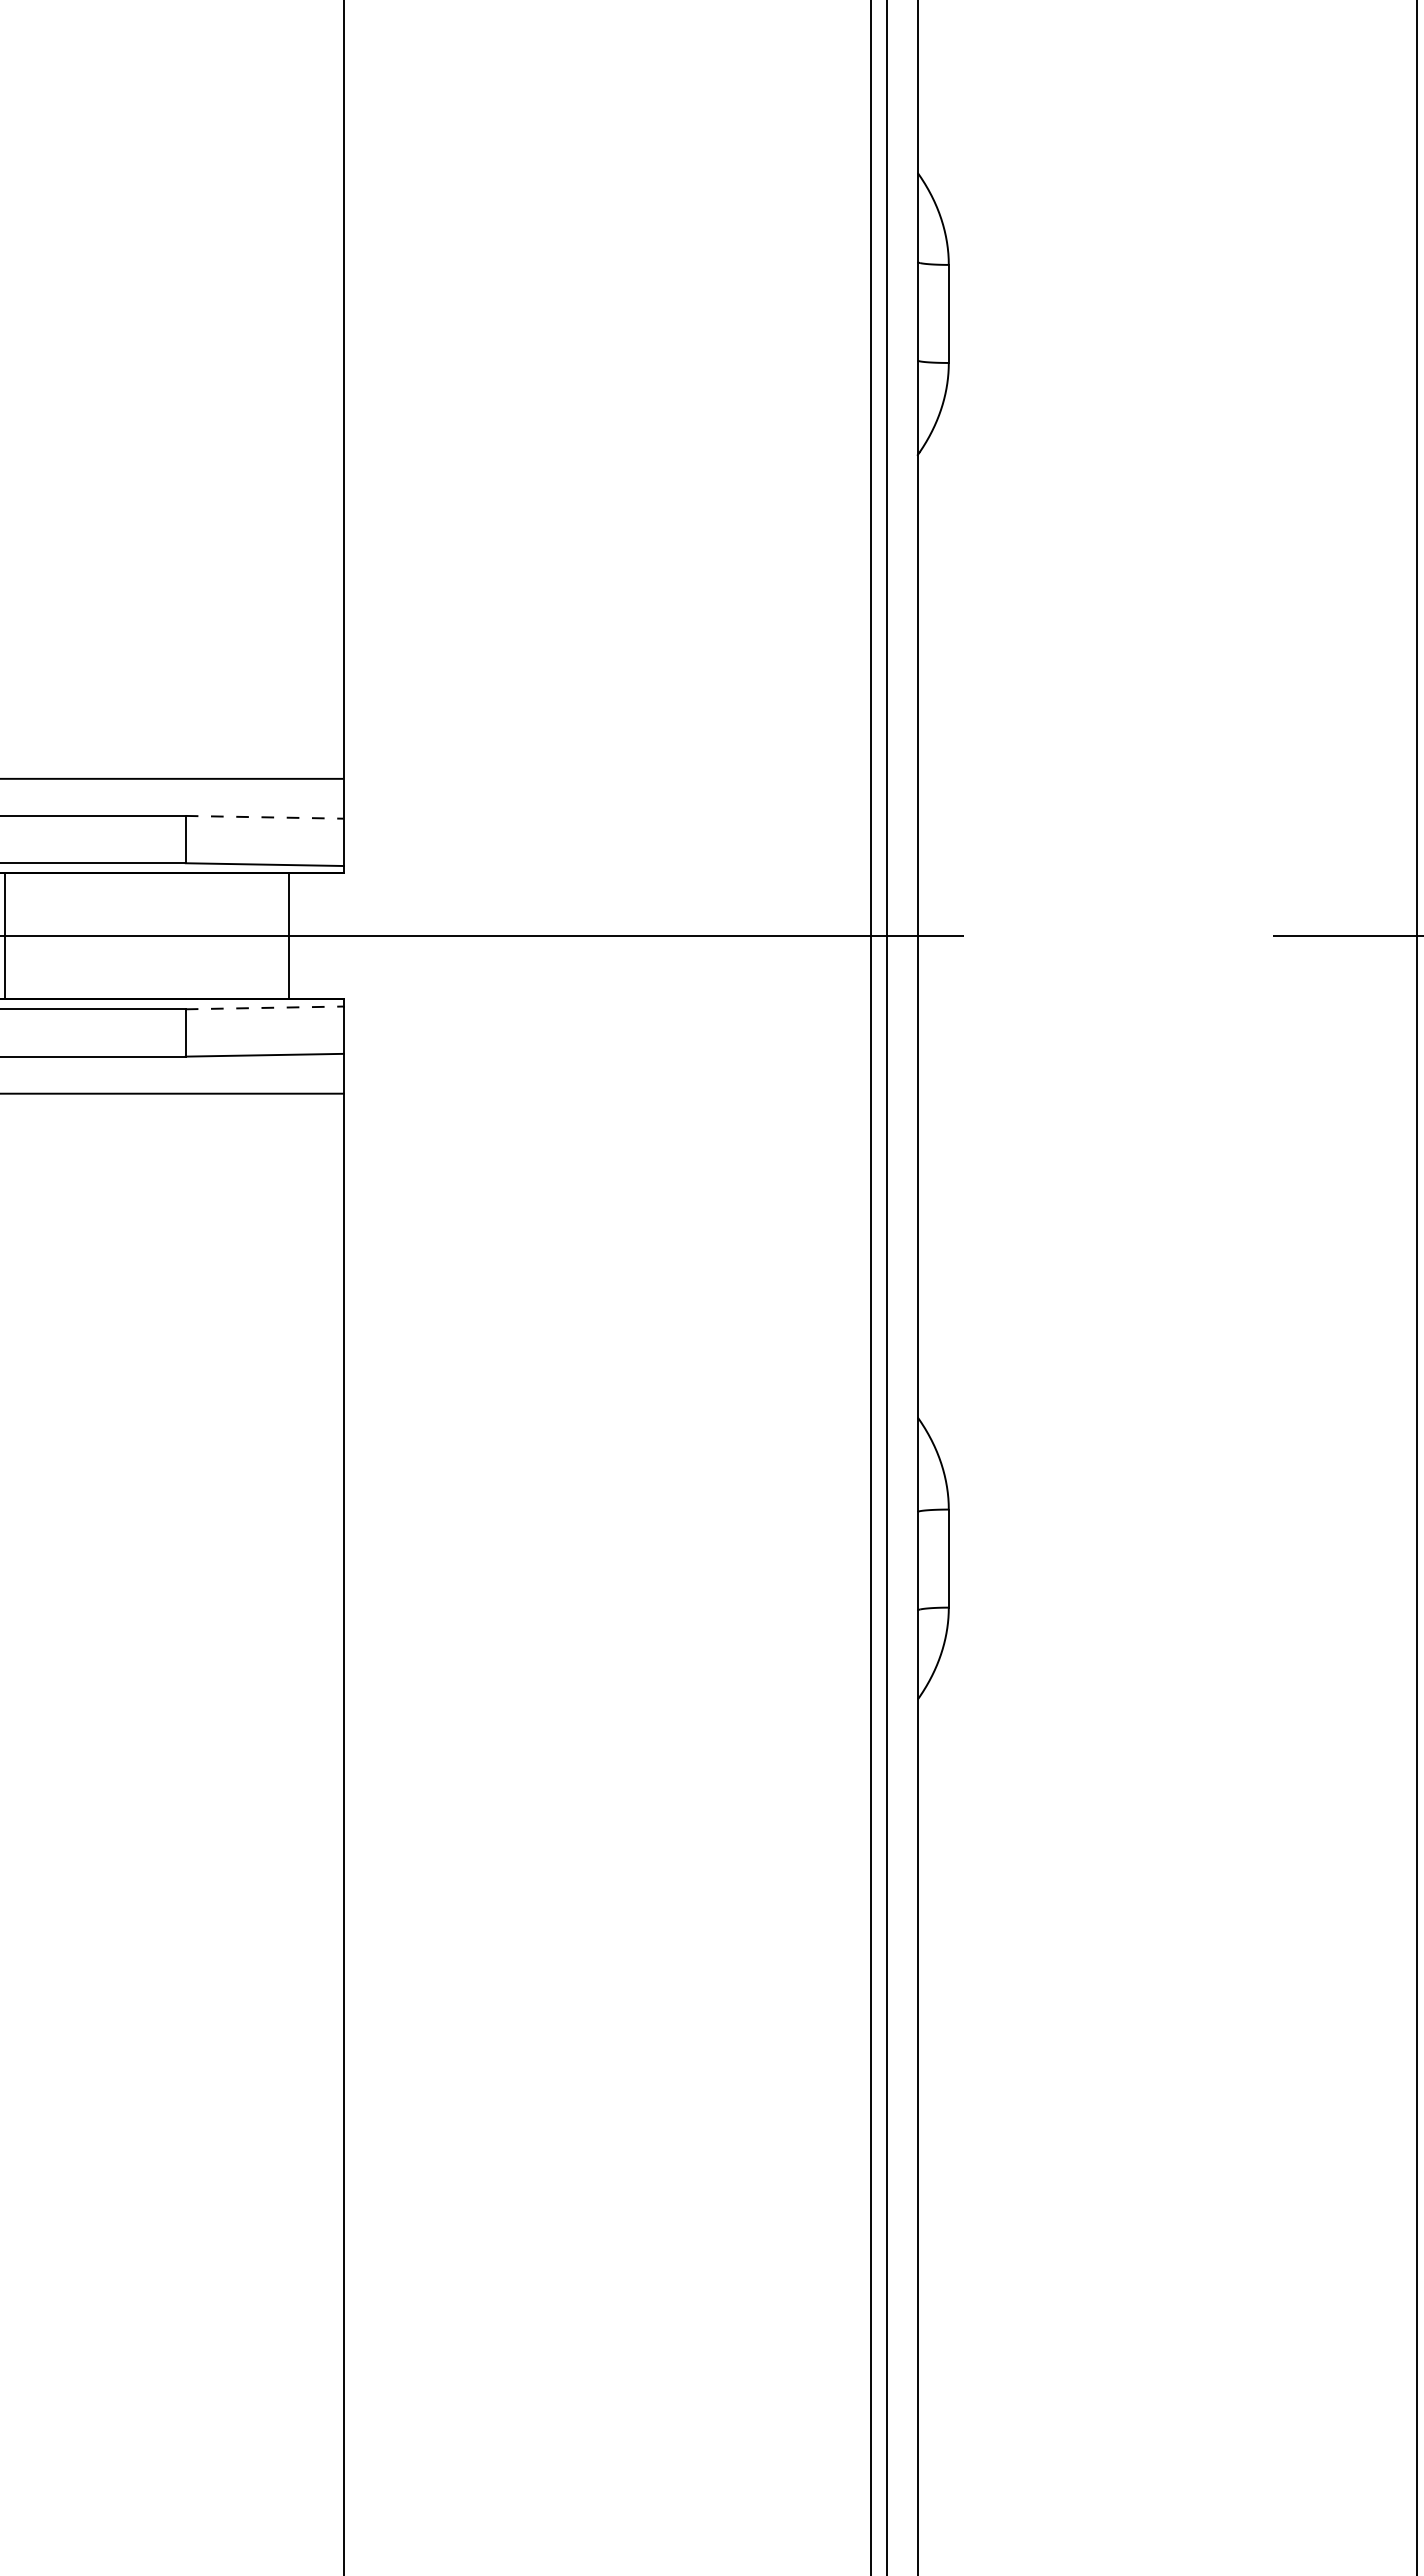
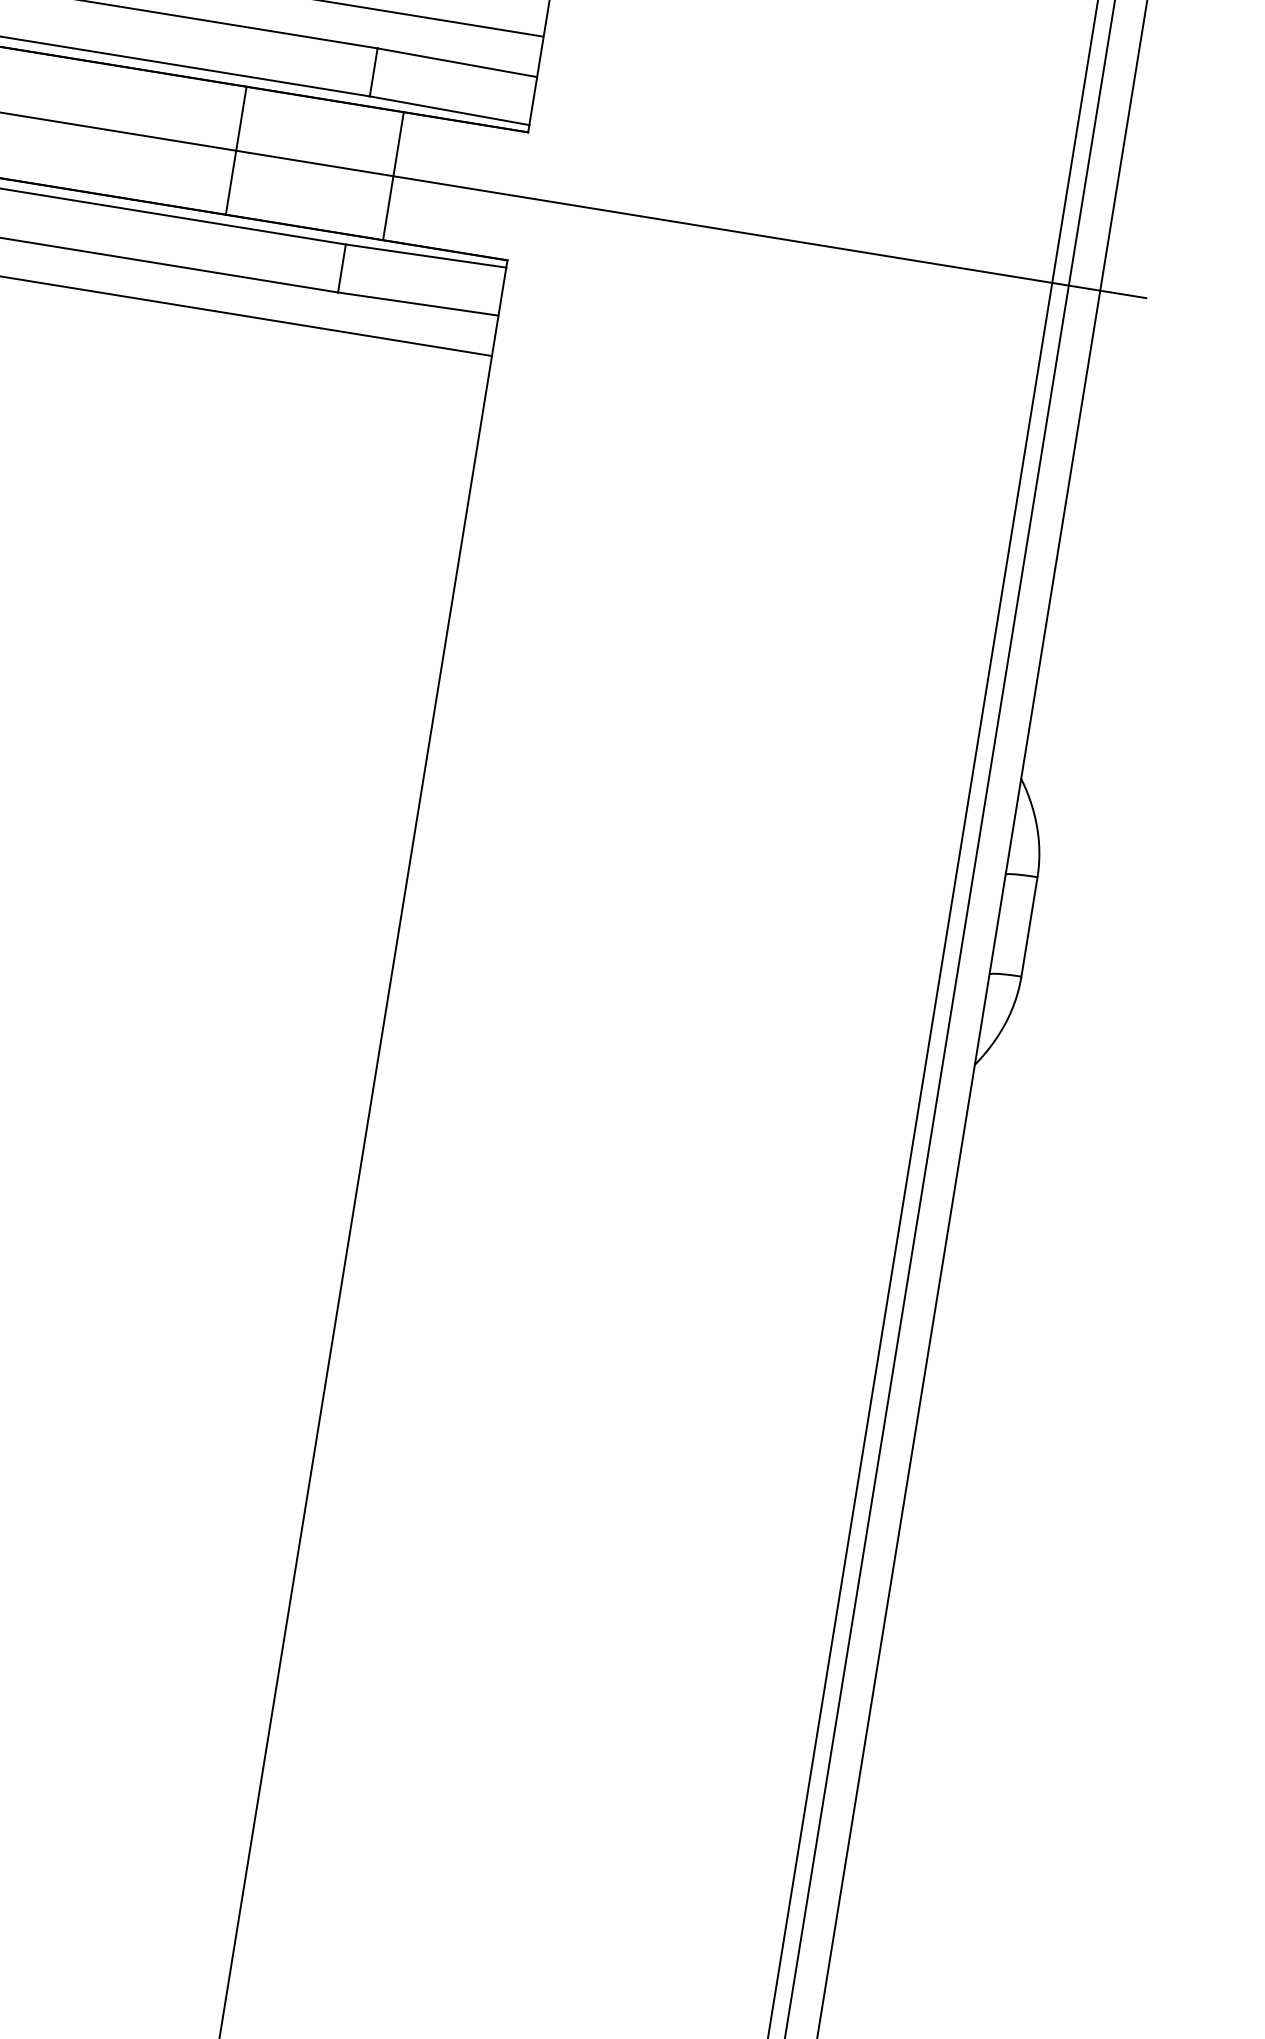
line: (264, 817) -> (457, 62), dashed -> solid
line: (4, 936) -> (235, 150), moved
line: (288, 936) -> (393, 176), moved
line: (264, 1007) -> (425, 255), dashed -> solid

